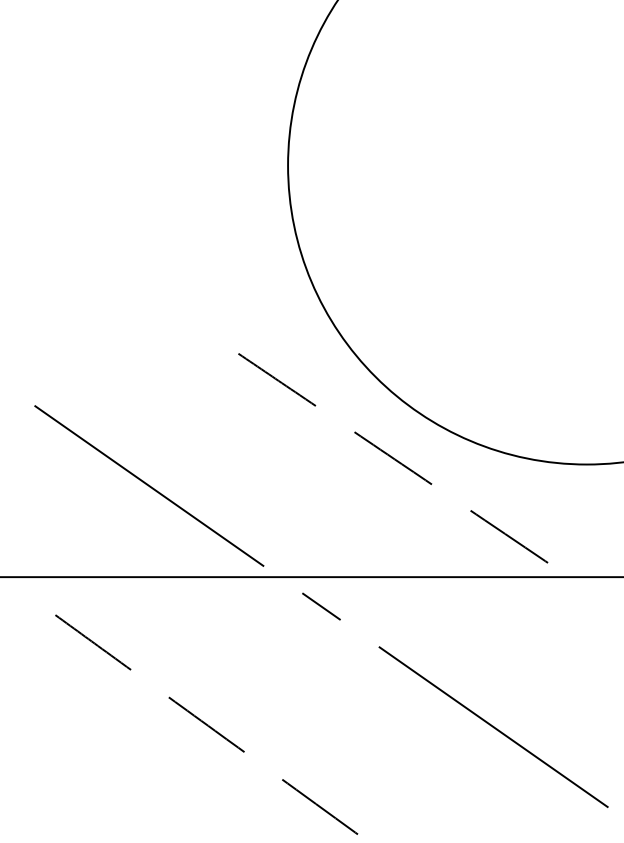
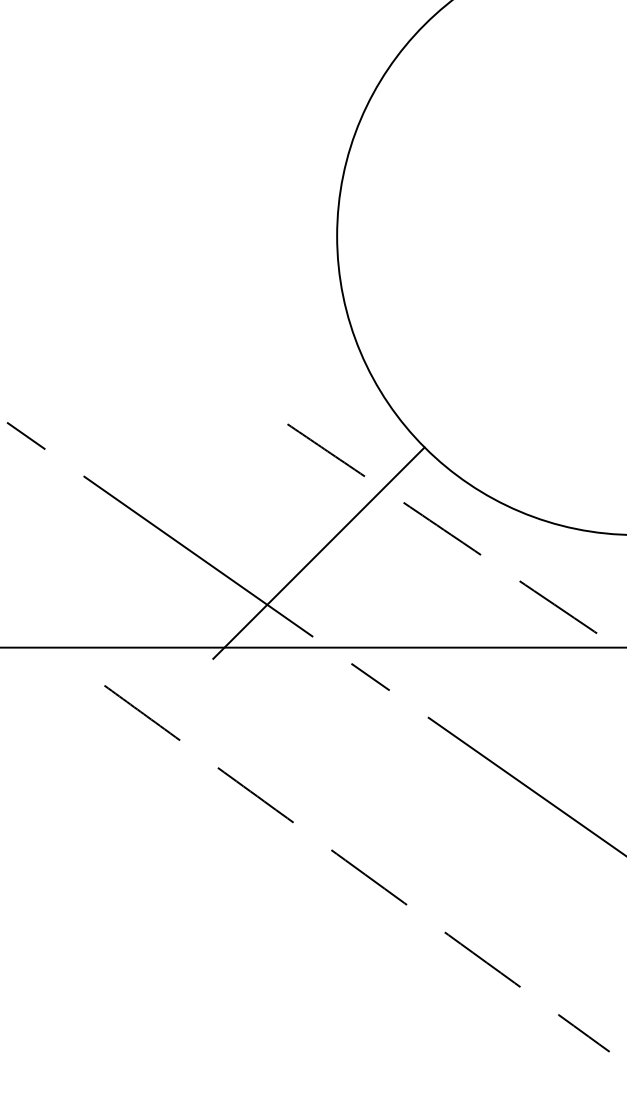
line: (269, 482) -> (318, 552), added

